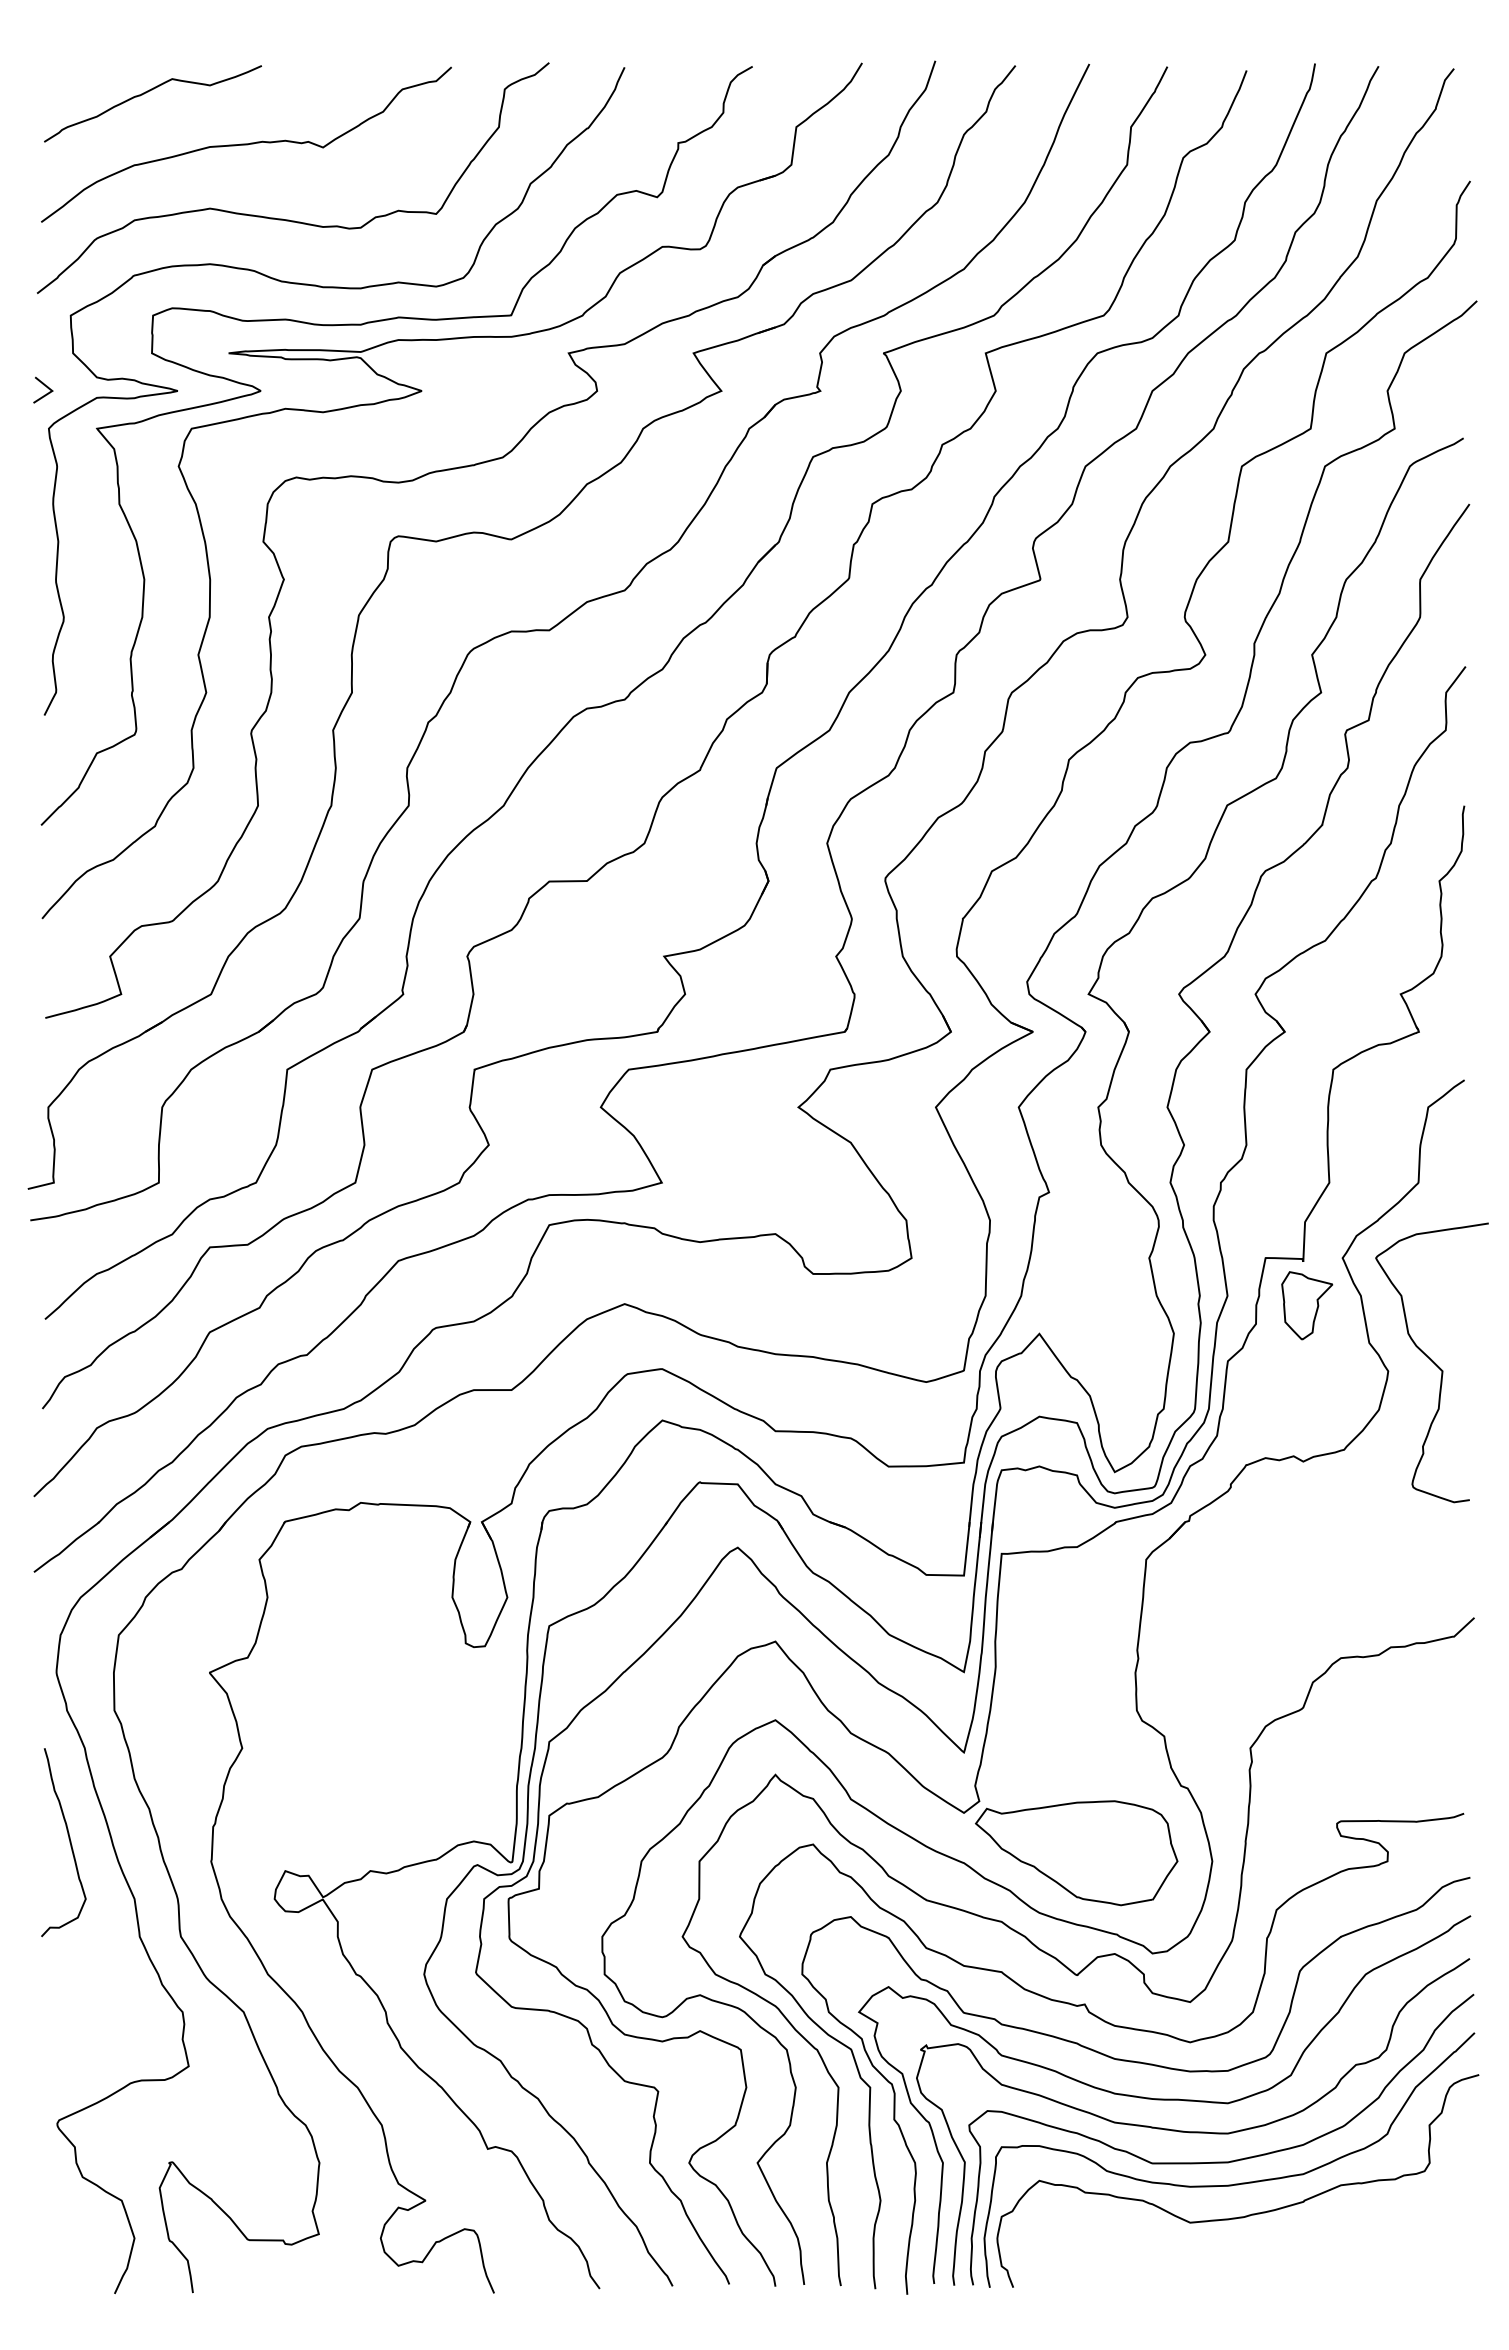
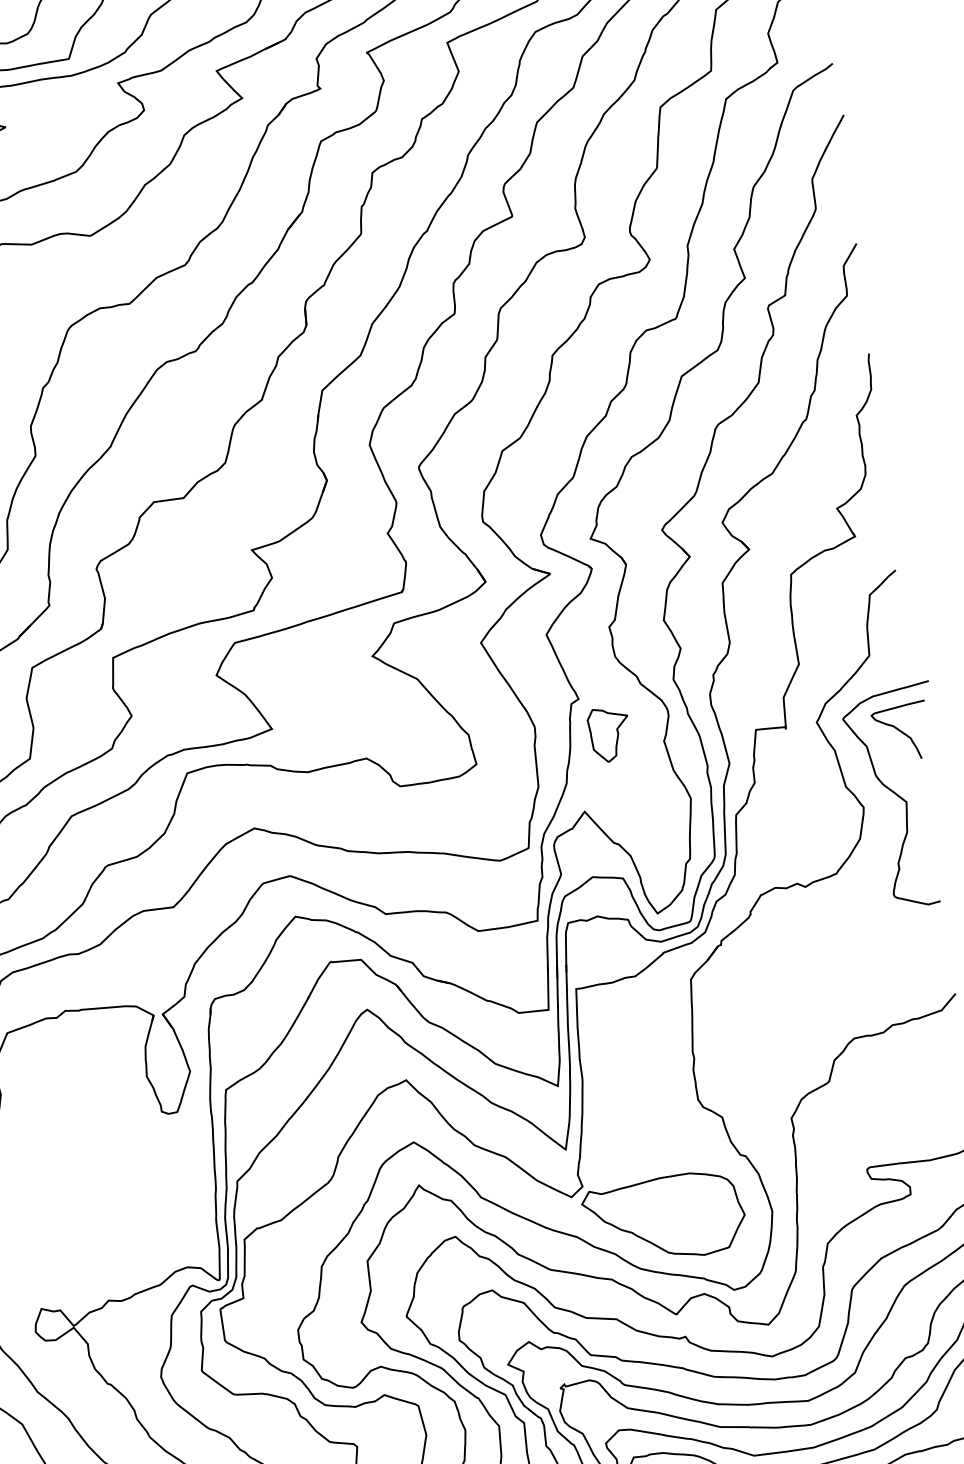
curve: (1445, 1282) -> (900, 731), added
part: (1307, 1305) -> (609, 734), moved

